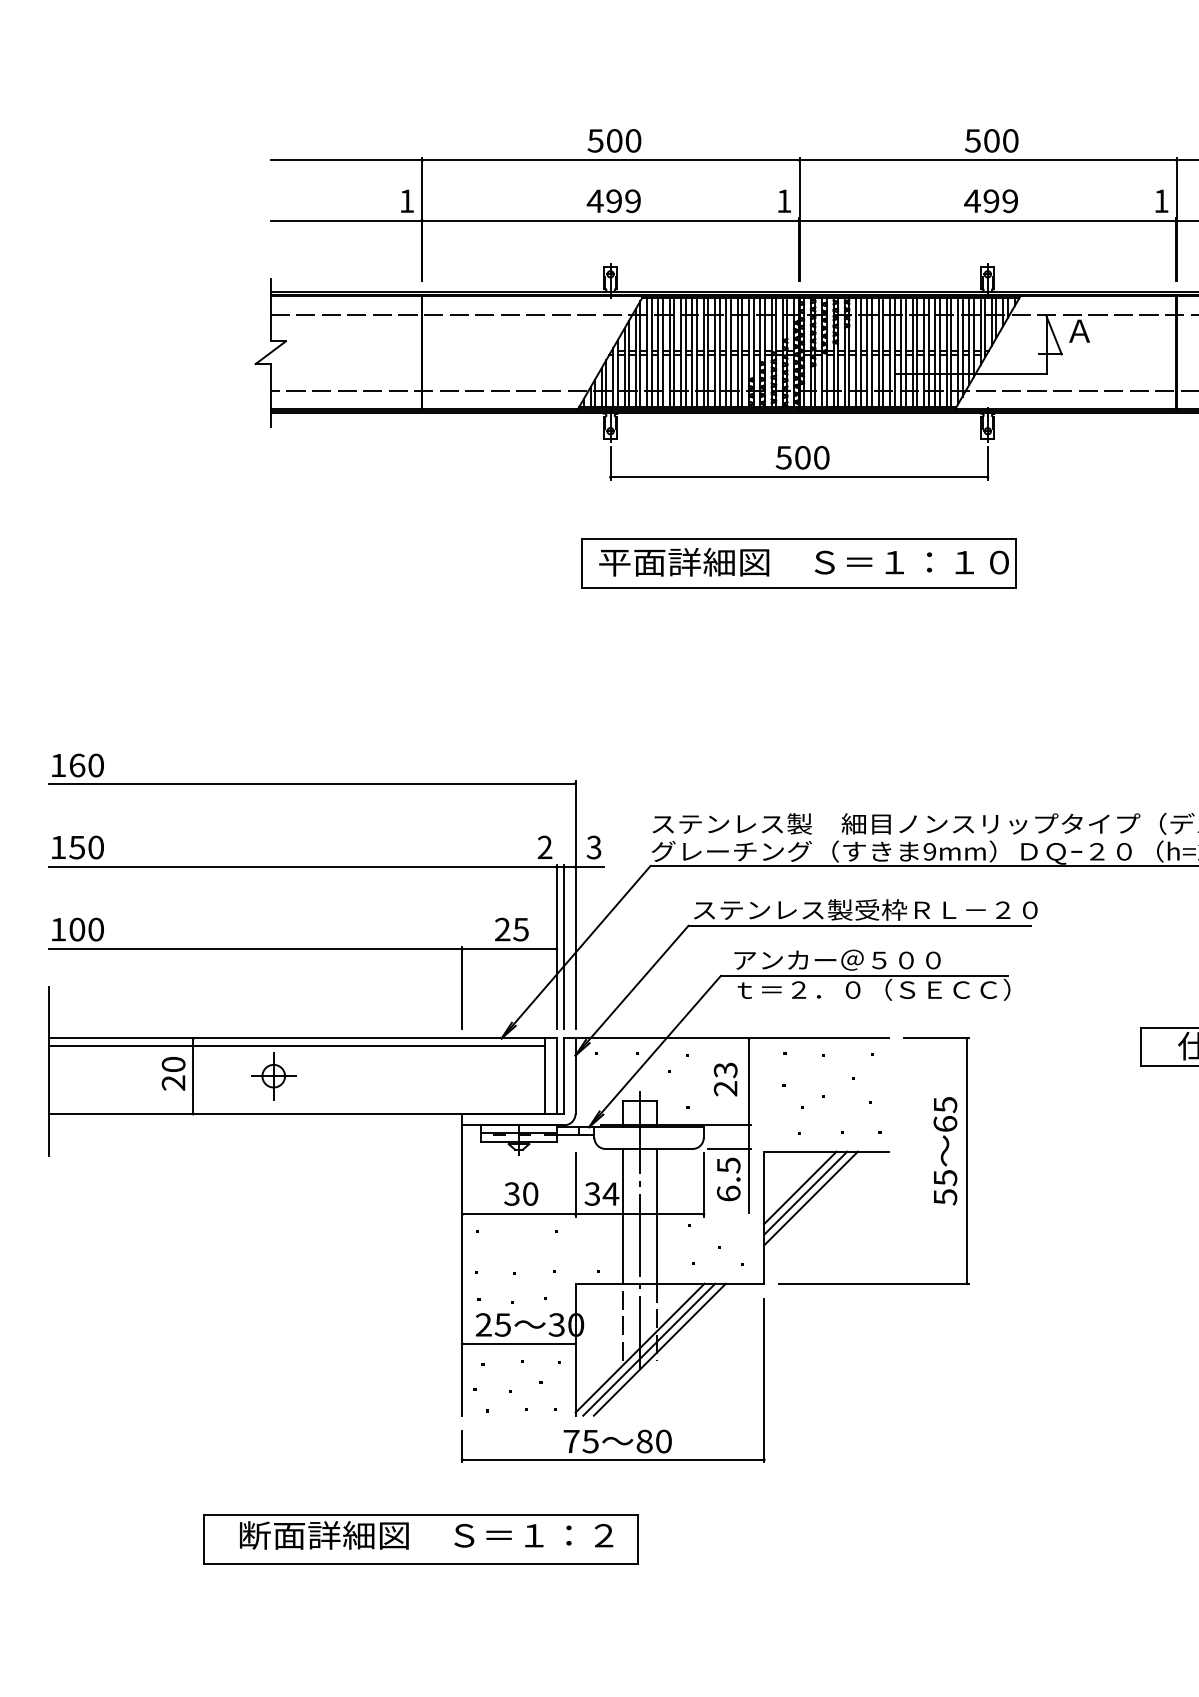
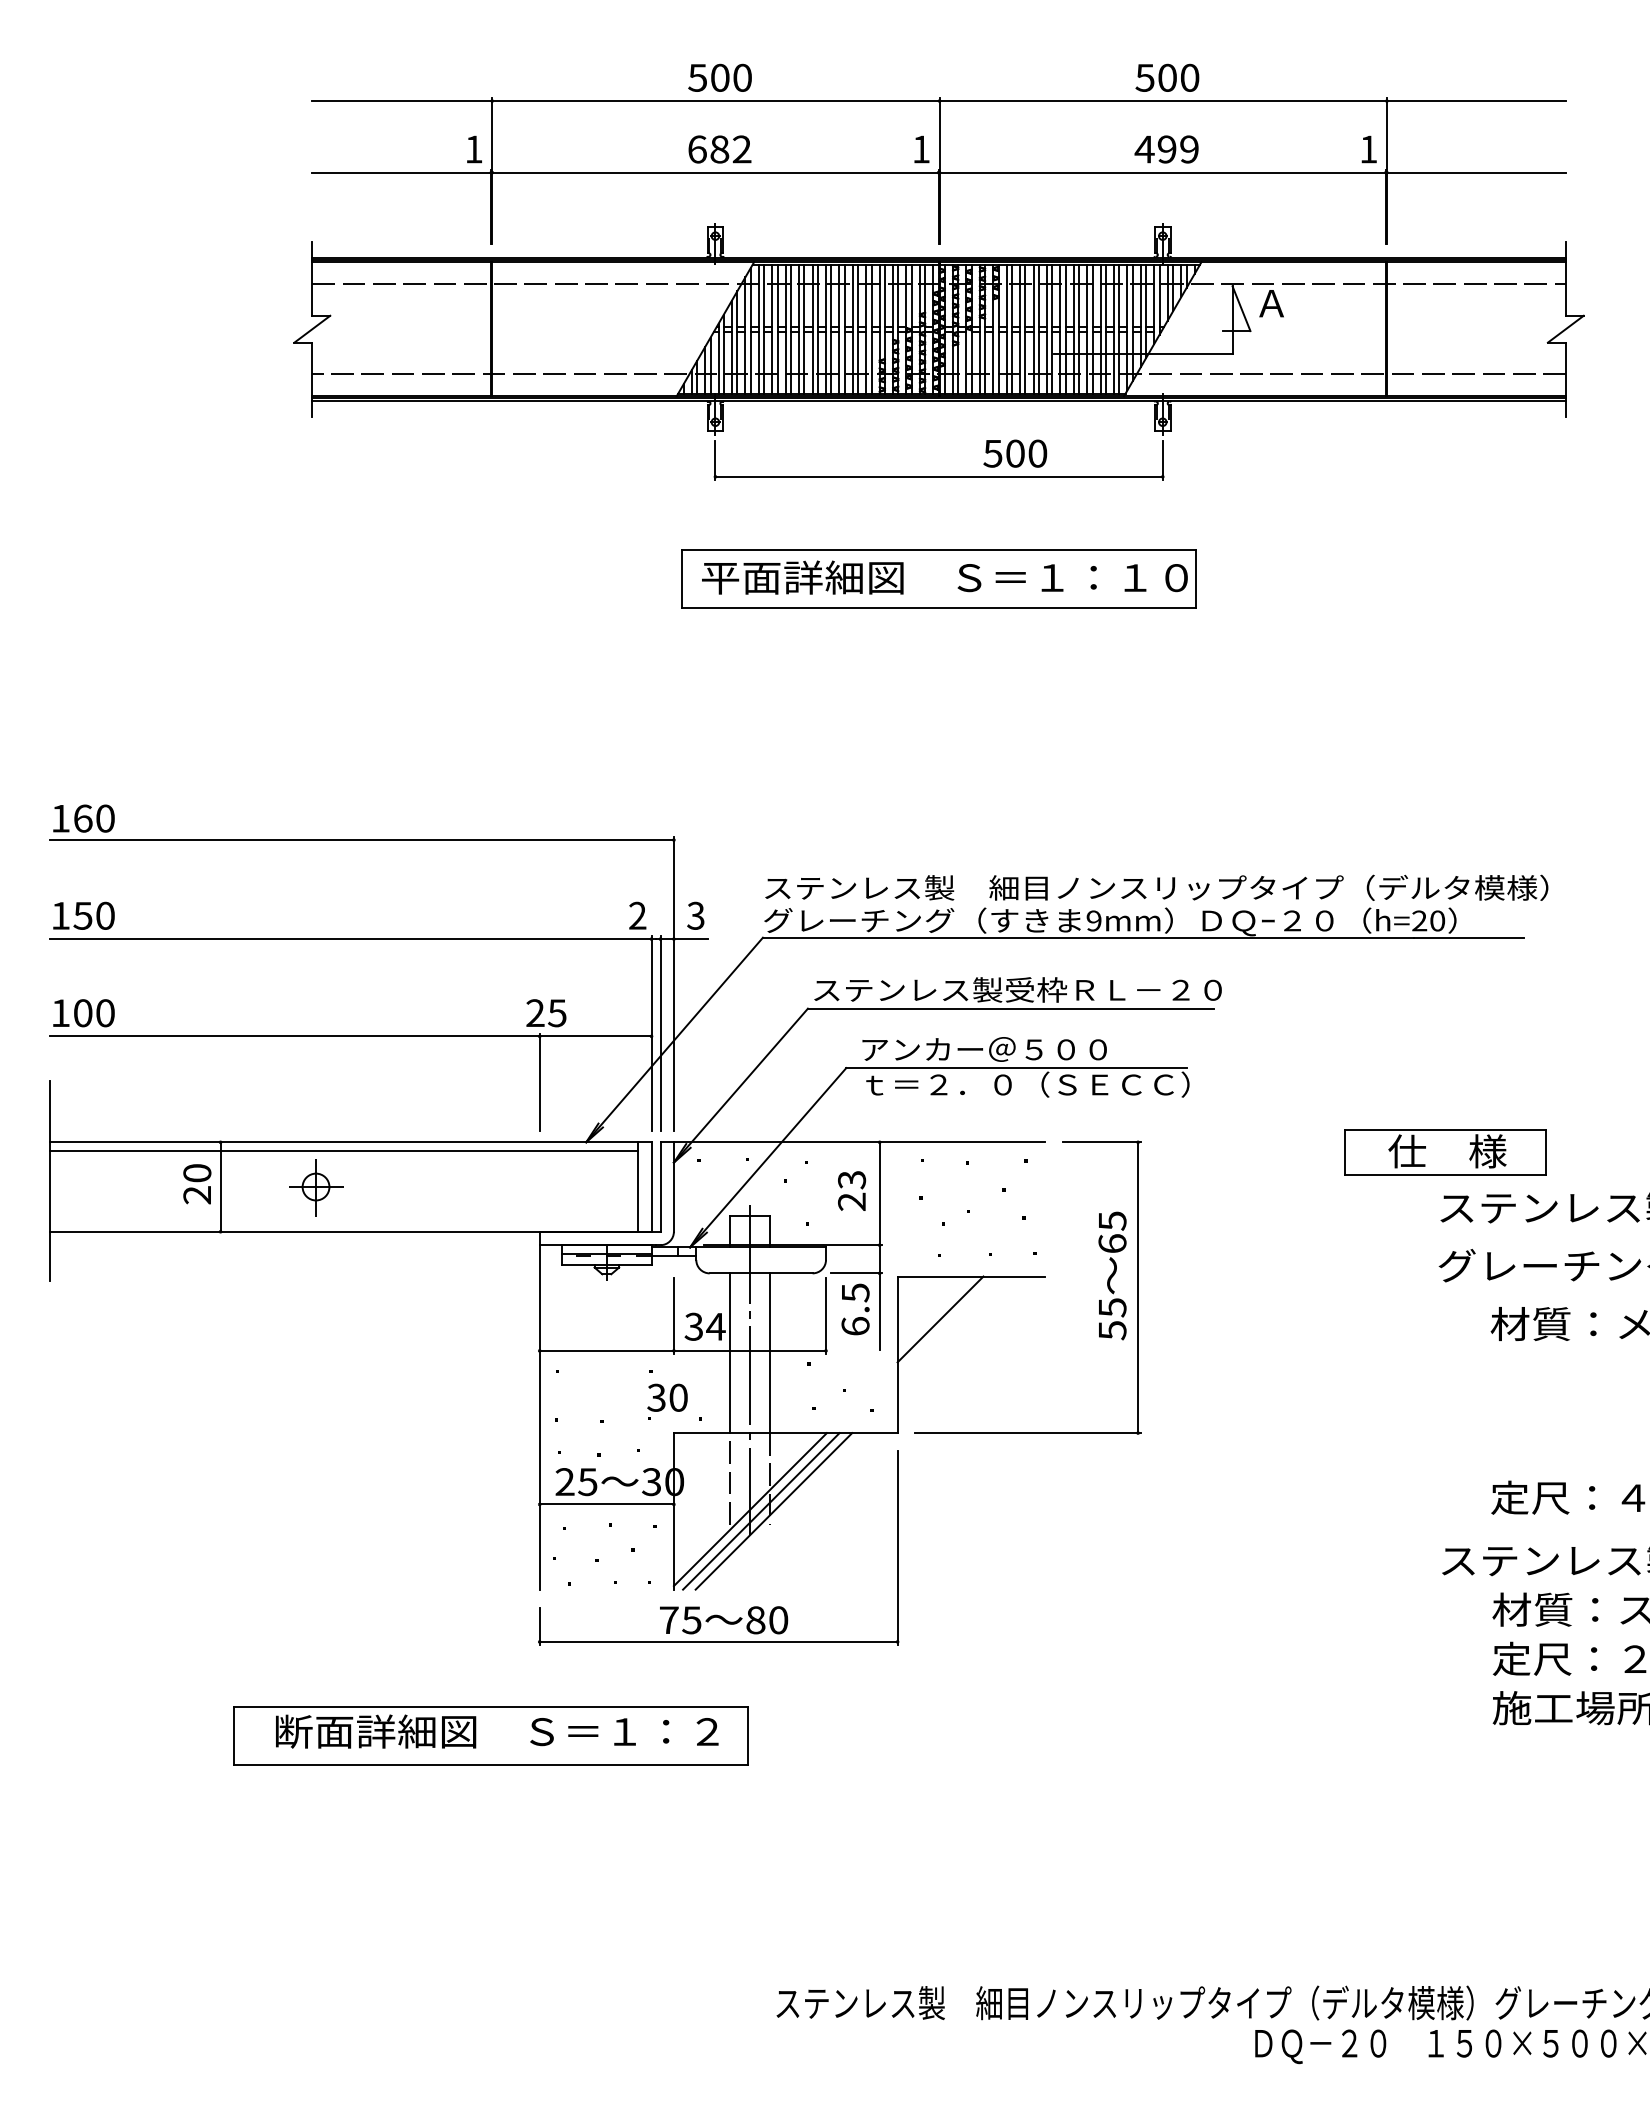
text: (613, 201) -> (719, 149), 499 -> 682
text: (802, 457) -> (1015, 453), moved
text: (511, 929) -> (546, 1013), moved
line: (805, 1192) -> (946, 1325), removed
text: (521, 1193) -> (667, 1397), moved
line: (810, 1198) -> (952, 1331), removed

